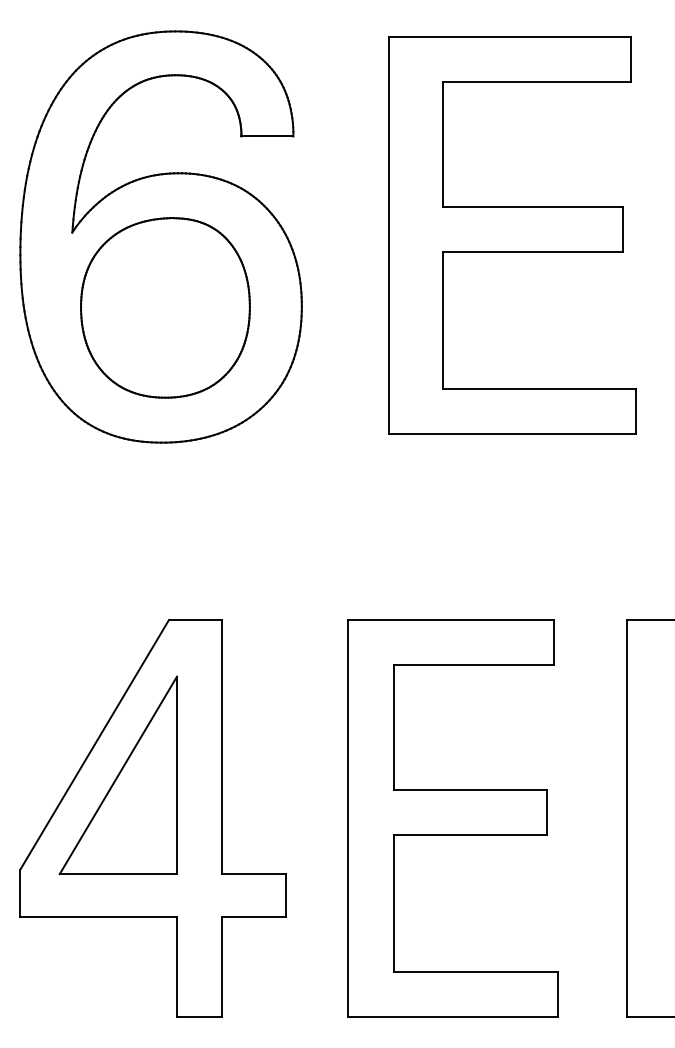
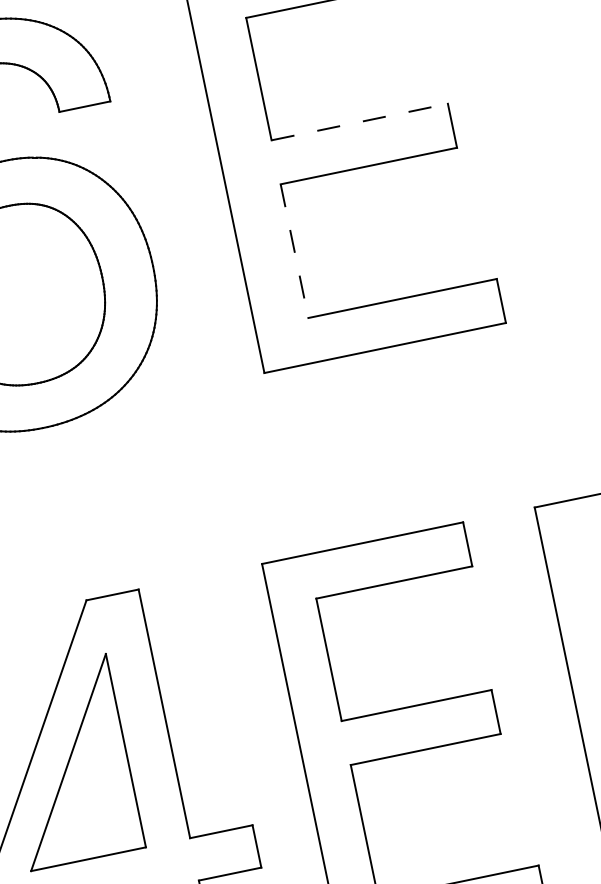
line: (533, 207) -> (359, 122), solid -> dashed
line: (443, 320) -> (294, 251), solid -> dashed

